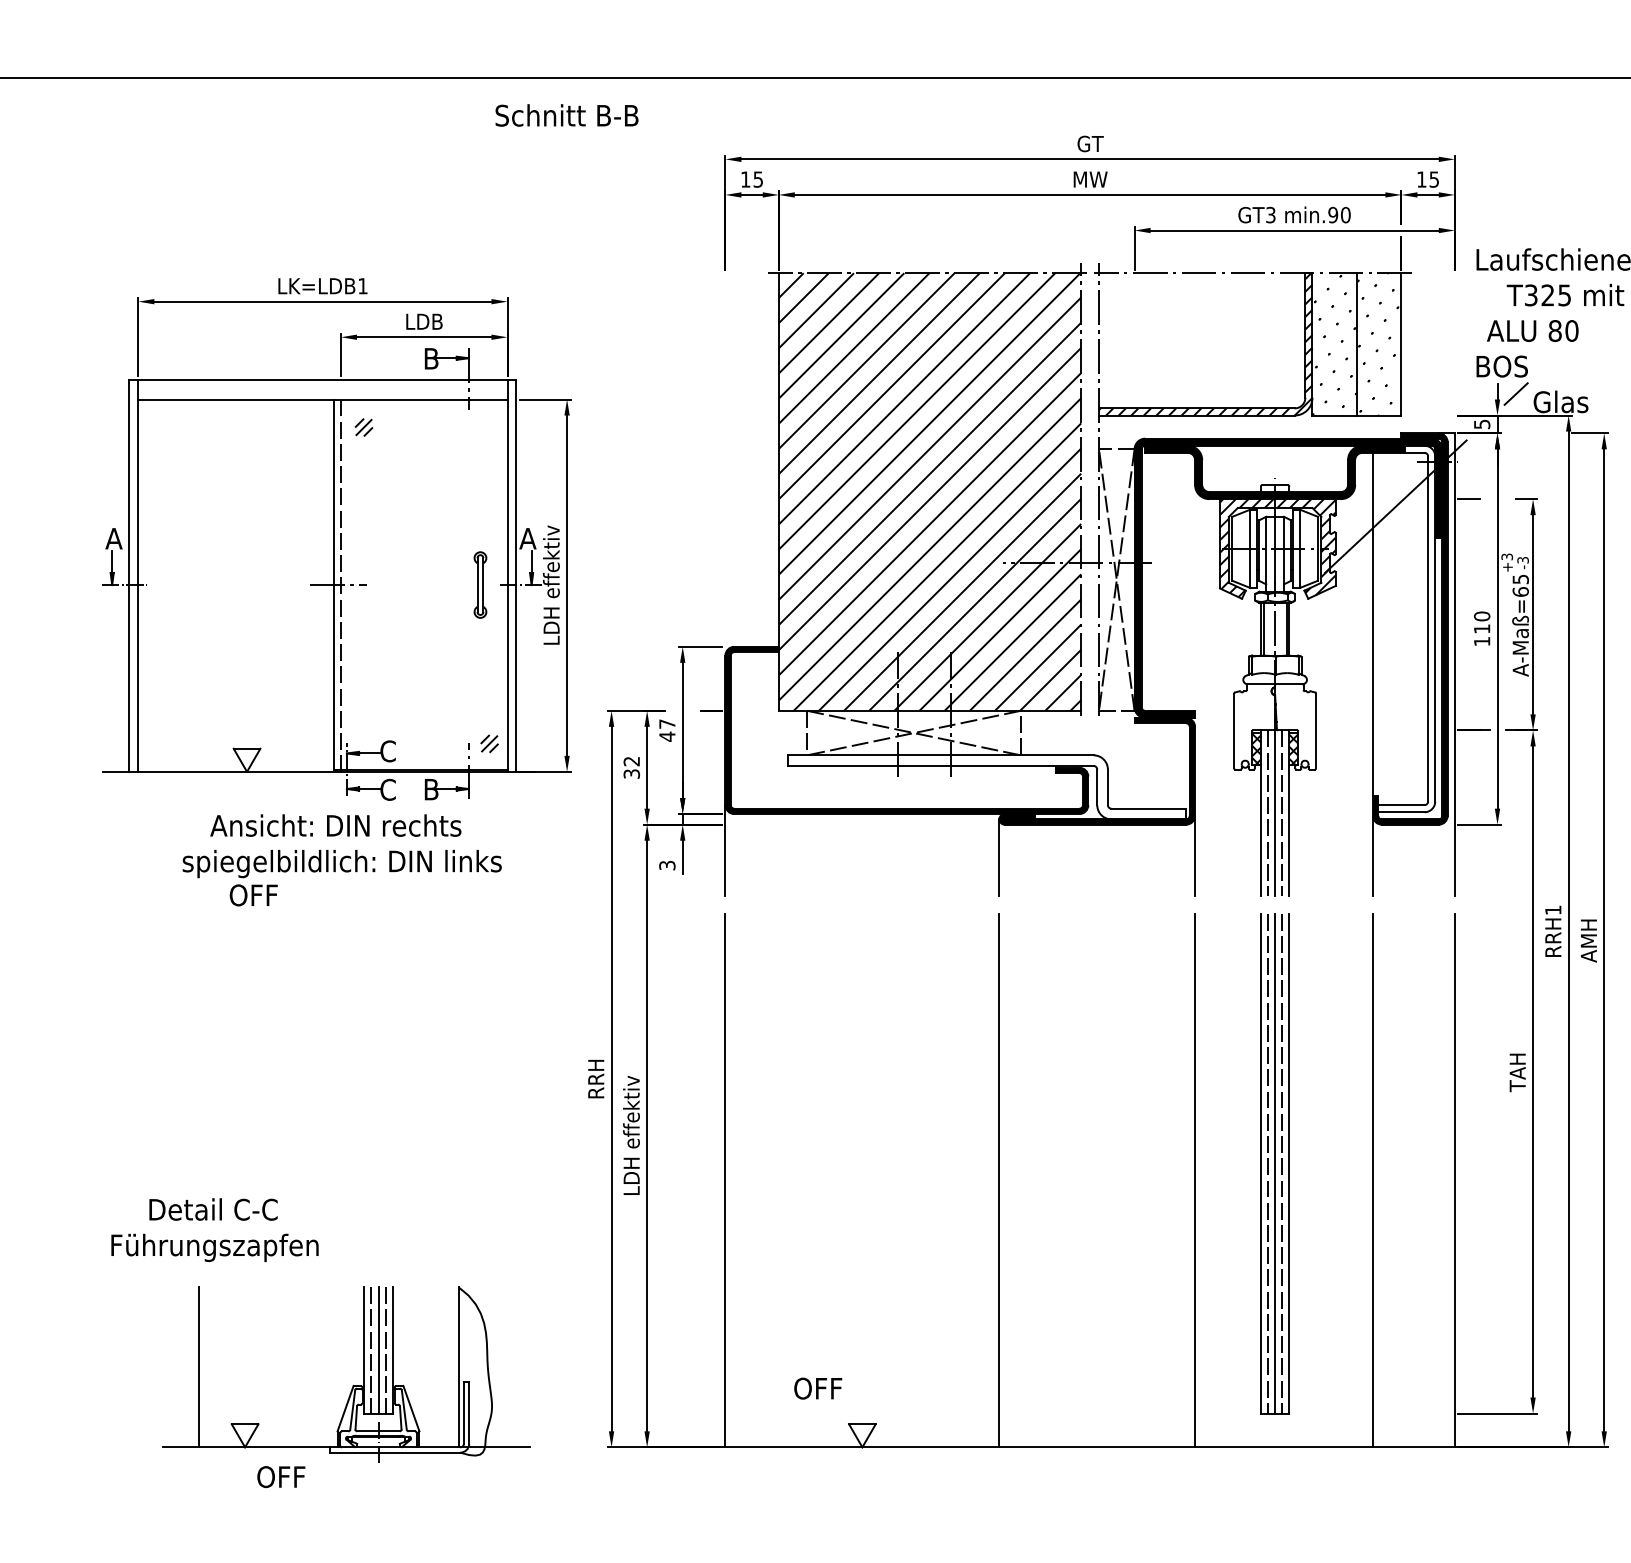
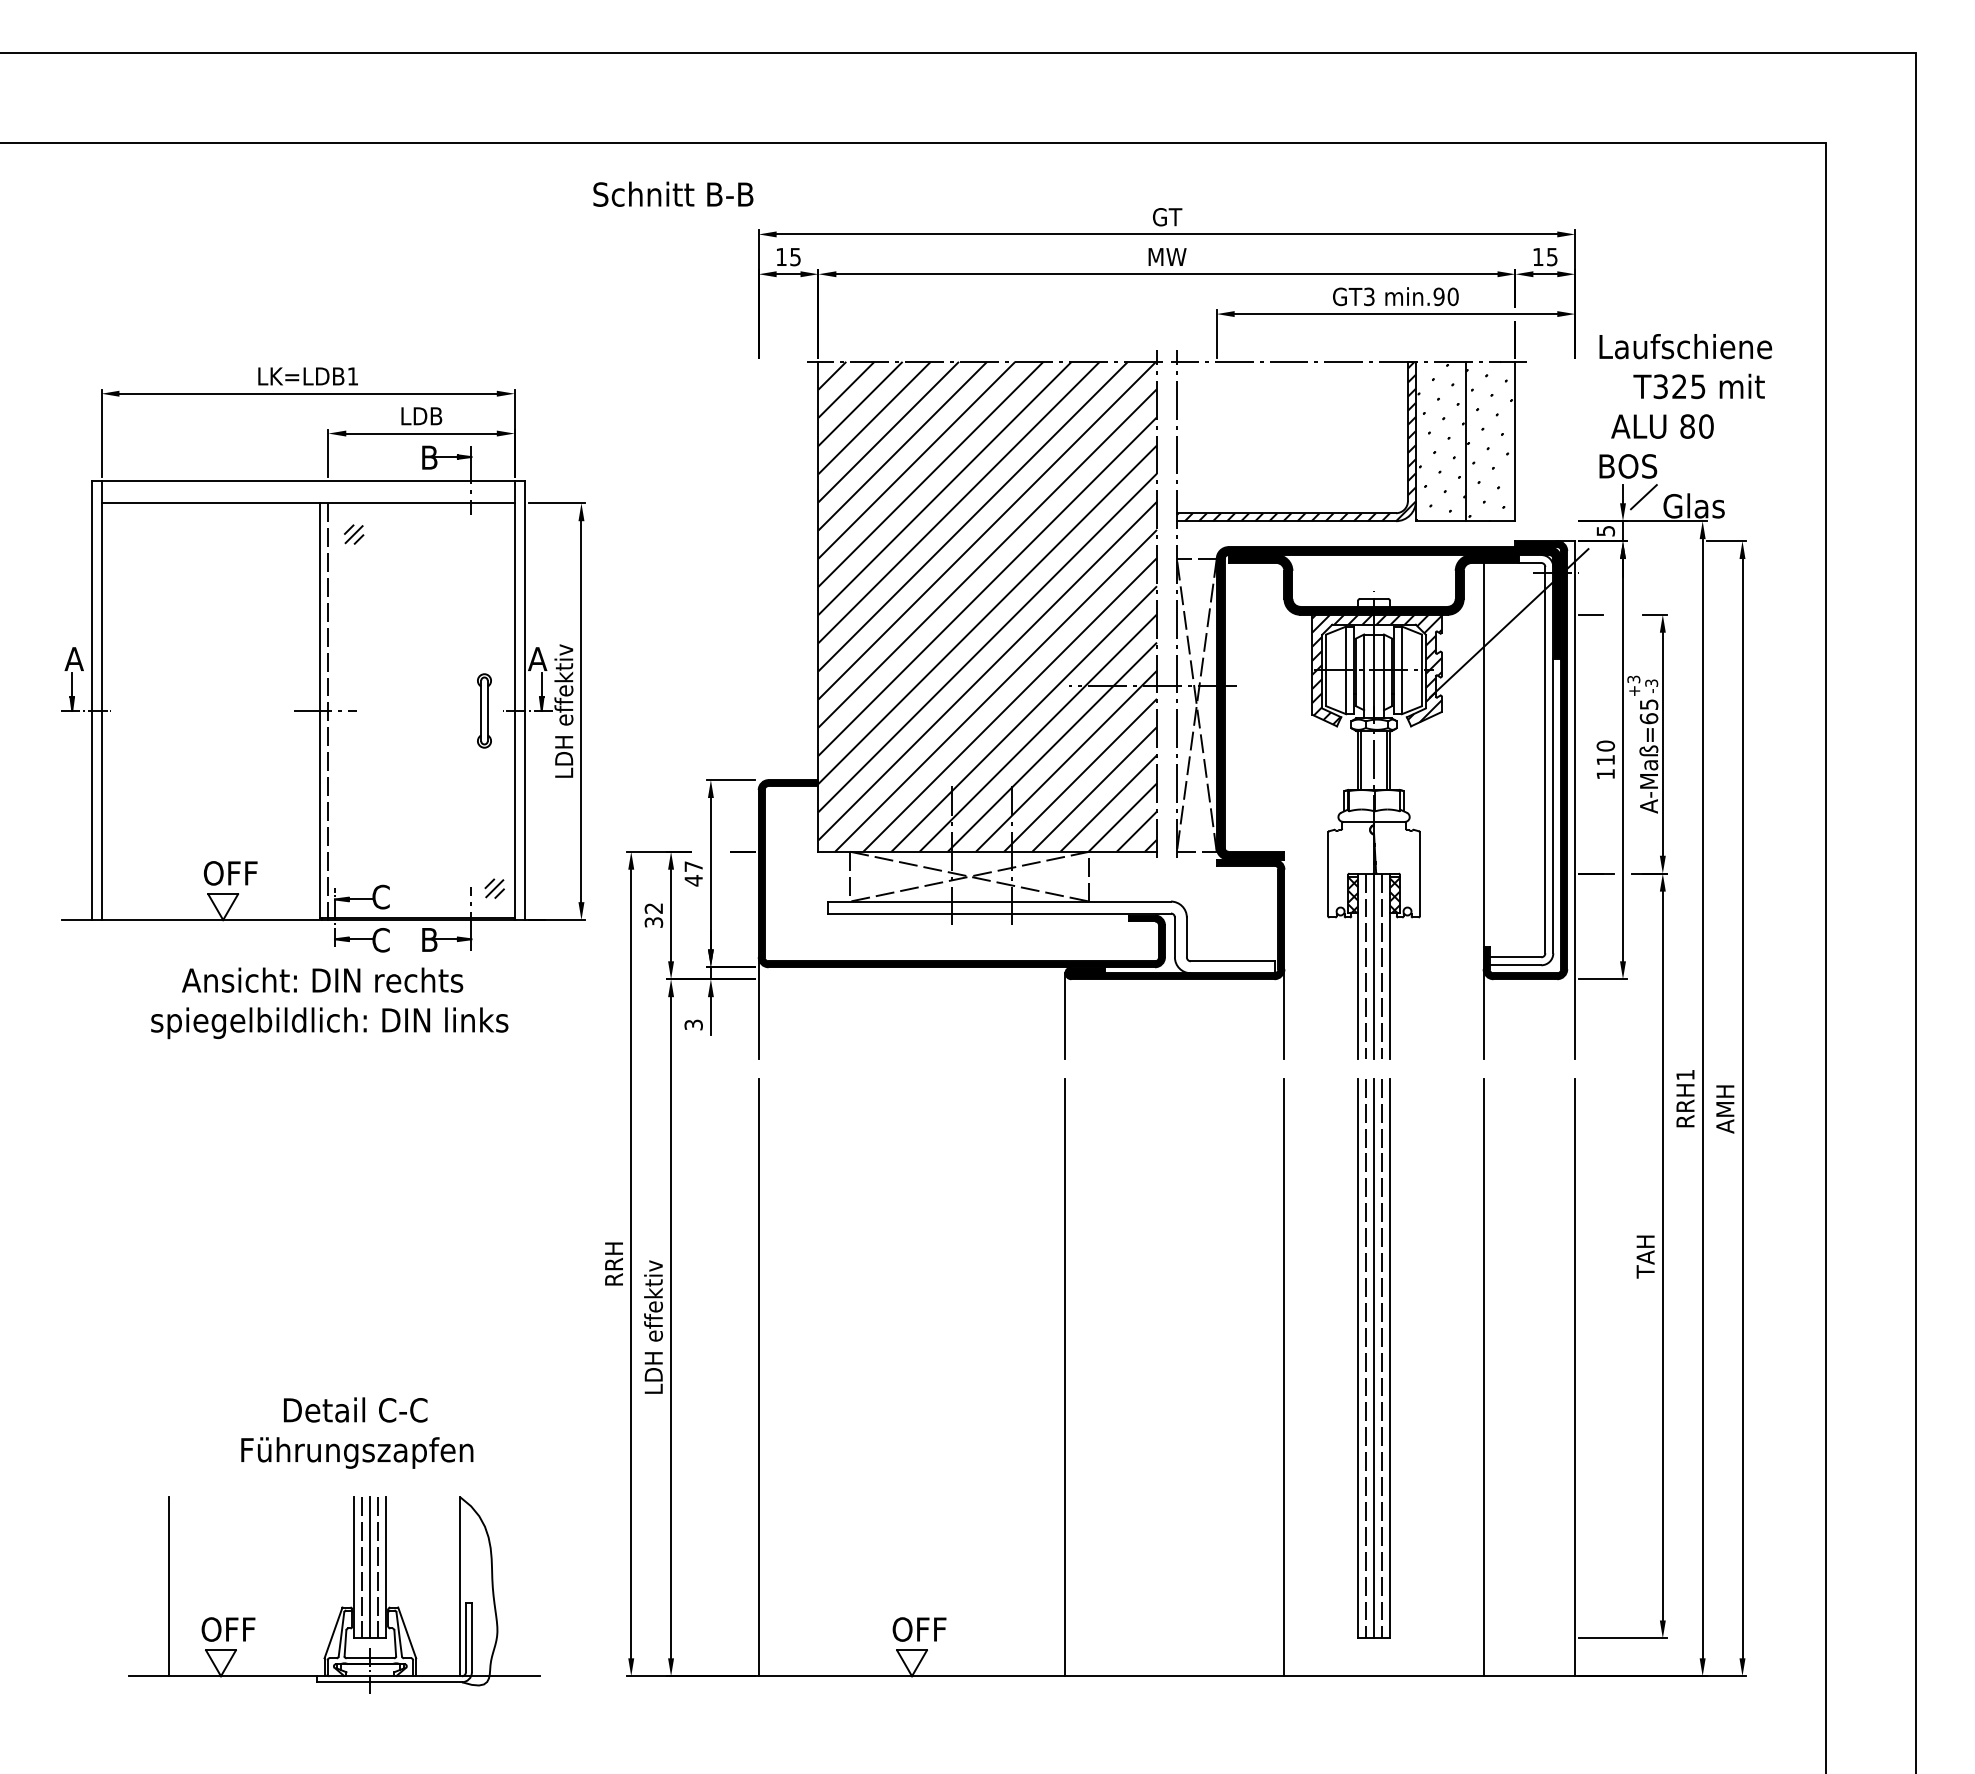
text: (567, 114) -> (673, 193), moved
text: (253, 895) -> (230, 873), moved
text: (215, 1229) -> (357, 1432), moved
text: (818, 1388) -> (919, 1629), moved
text: (281, 1477) -> (228, 1629), moved

